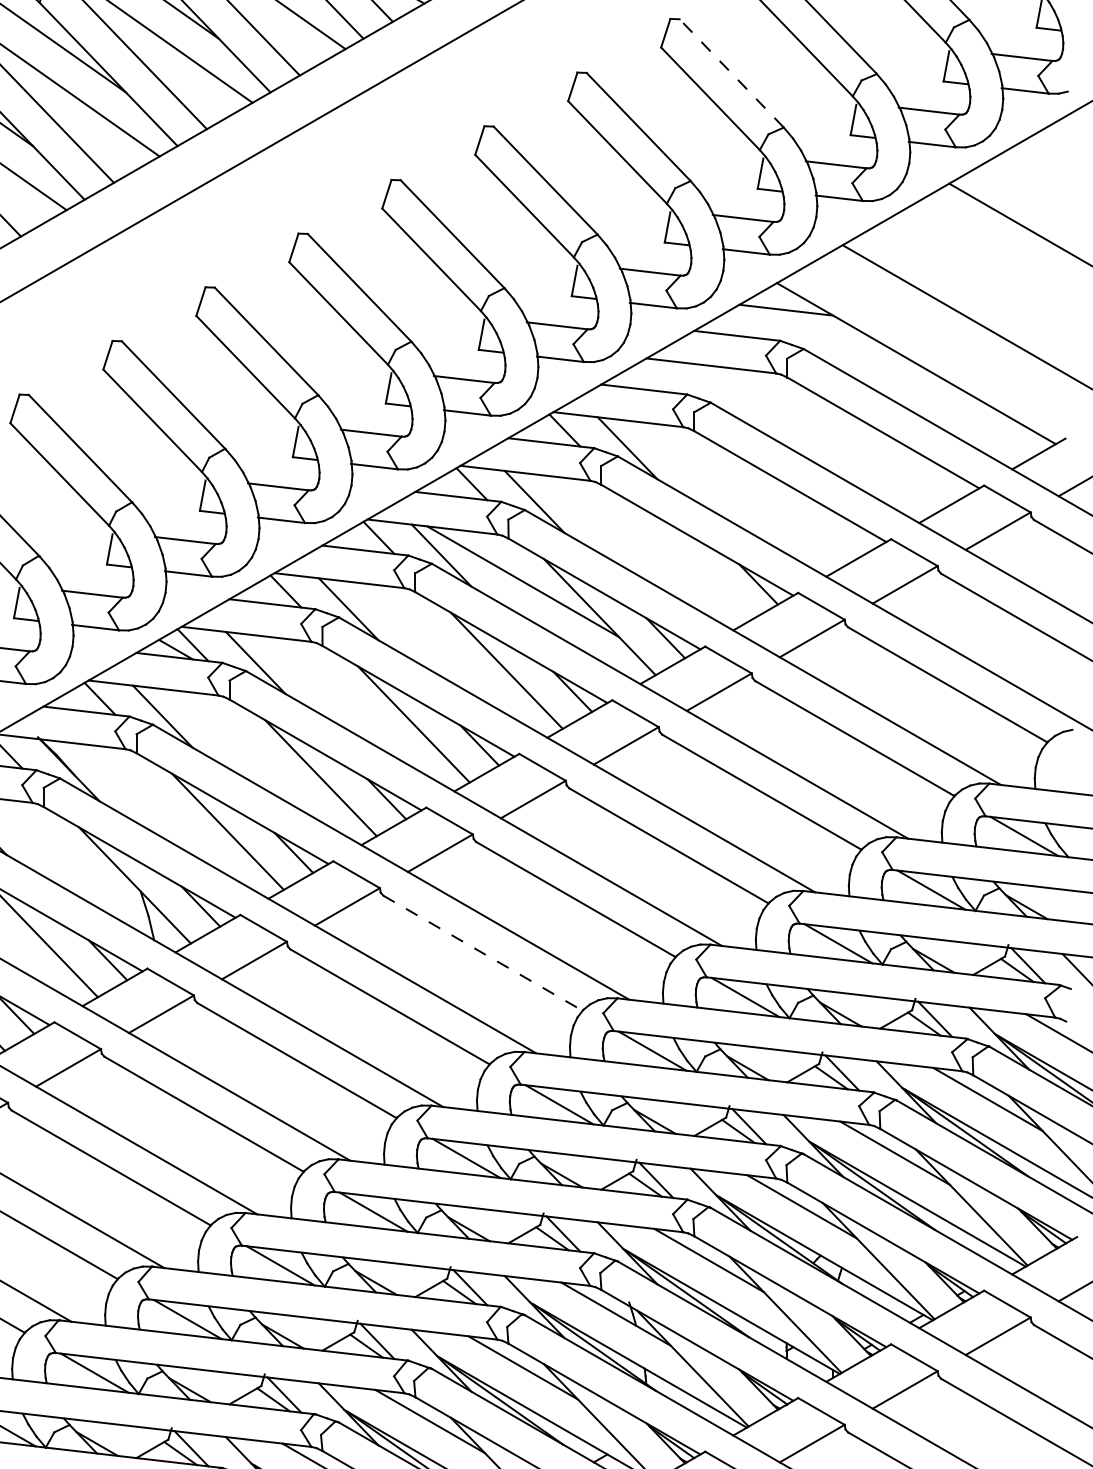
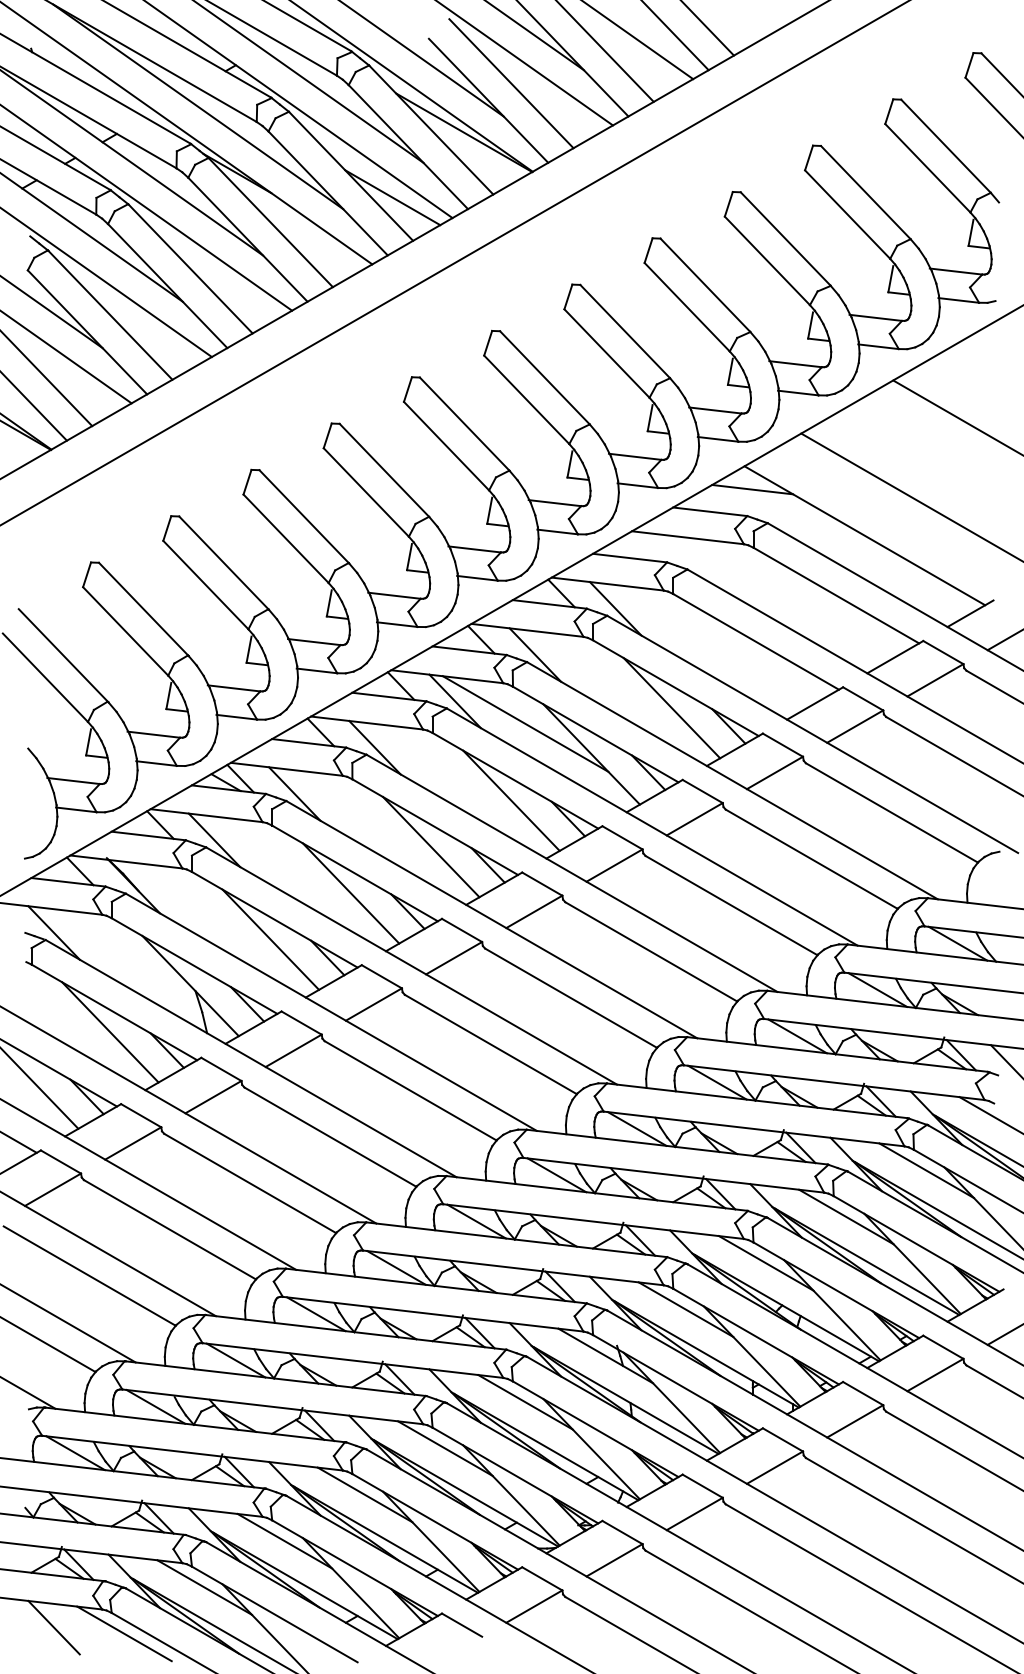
line: (731, 73) -> (705, 285), dashed -> solid
line: (692, 563) -> (671, 708), added
line: (483, 953) -> (491, 1044), dashed -> solid

